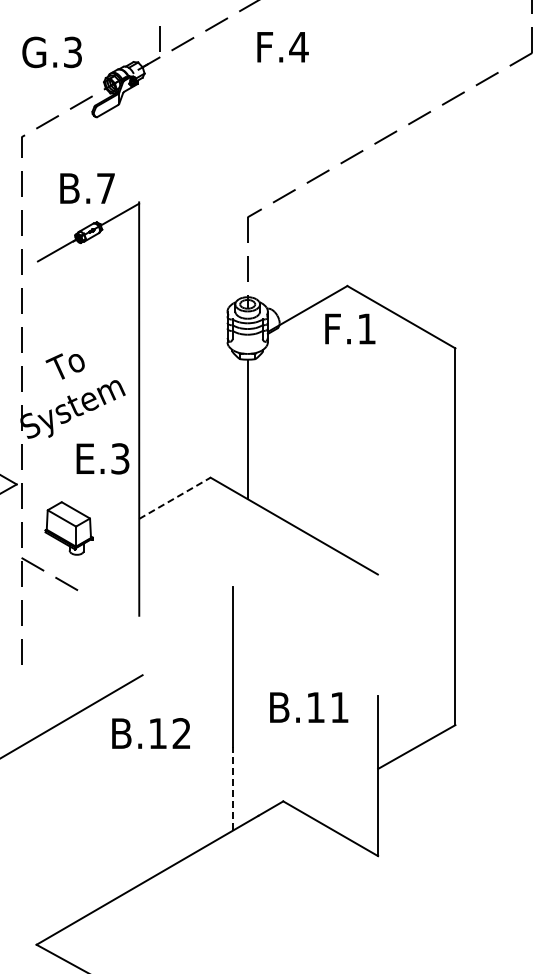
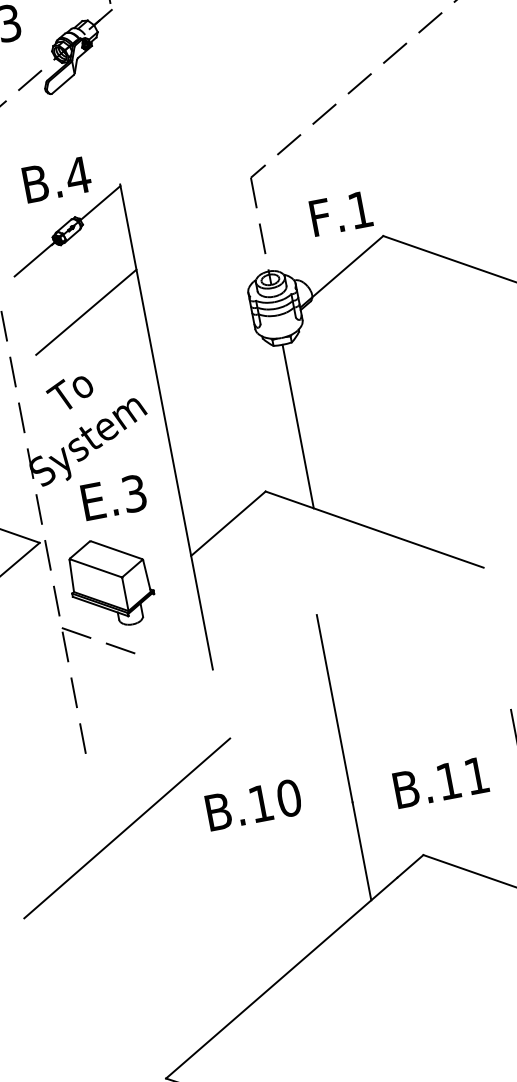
text: (105, 188) -> (77, 175), B.7 -> B.4
line: (91, 302) -> (86, 312), added
text: (350, 328) -> (341, 212), moved
text: (102, 458) -> (113, 497), moved
line: (175, 498) -> (229, 523), dashed -> solid
part: (68, 528) -> (110, 582), size x1.43
text: (309, 707) -> (441, 782), moved
text: (181, 733) -> (288, 798), B.12 -> B.10
line: (233, 788) -> (362, 851), dashed -> solid

